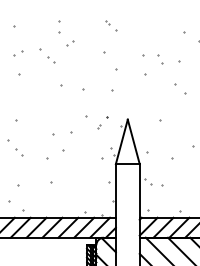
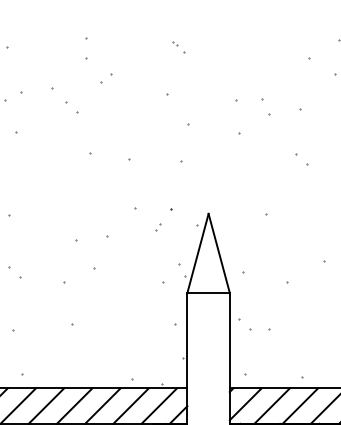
part: (111, 26) -> (179, 48), size x0.62
part: (180, 89) -> (302, 160), size x0.62

